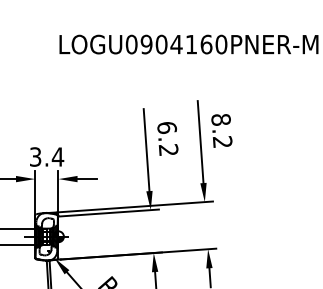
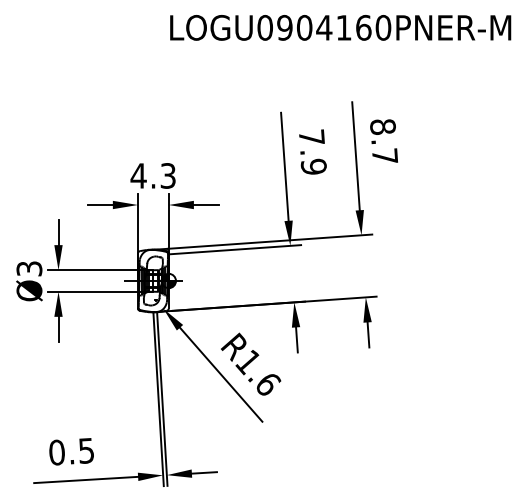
text: (167, 138) -> (312, 151), 6.2 -> 7.9
text: (223, 141) -> (385, 155), 8.2 -> 8.7
text: (46, 156) -> (153, 175), 3.4 -> 4.3

